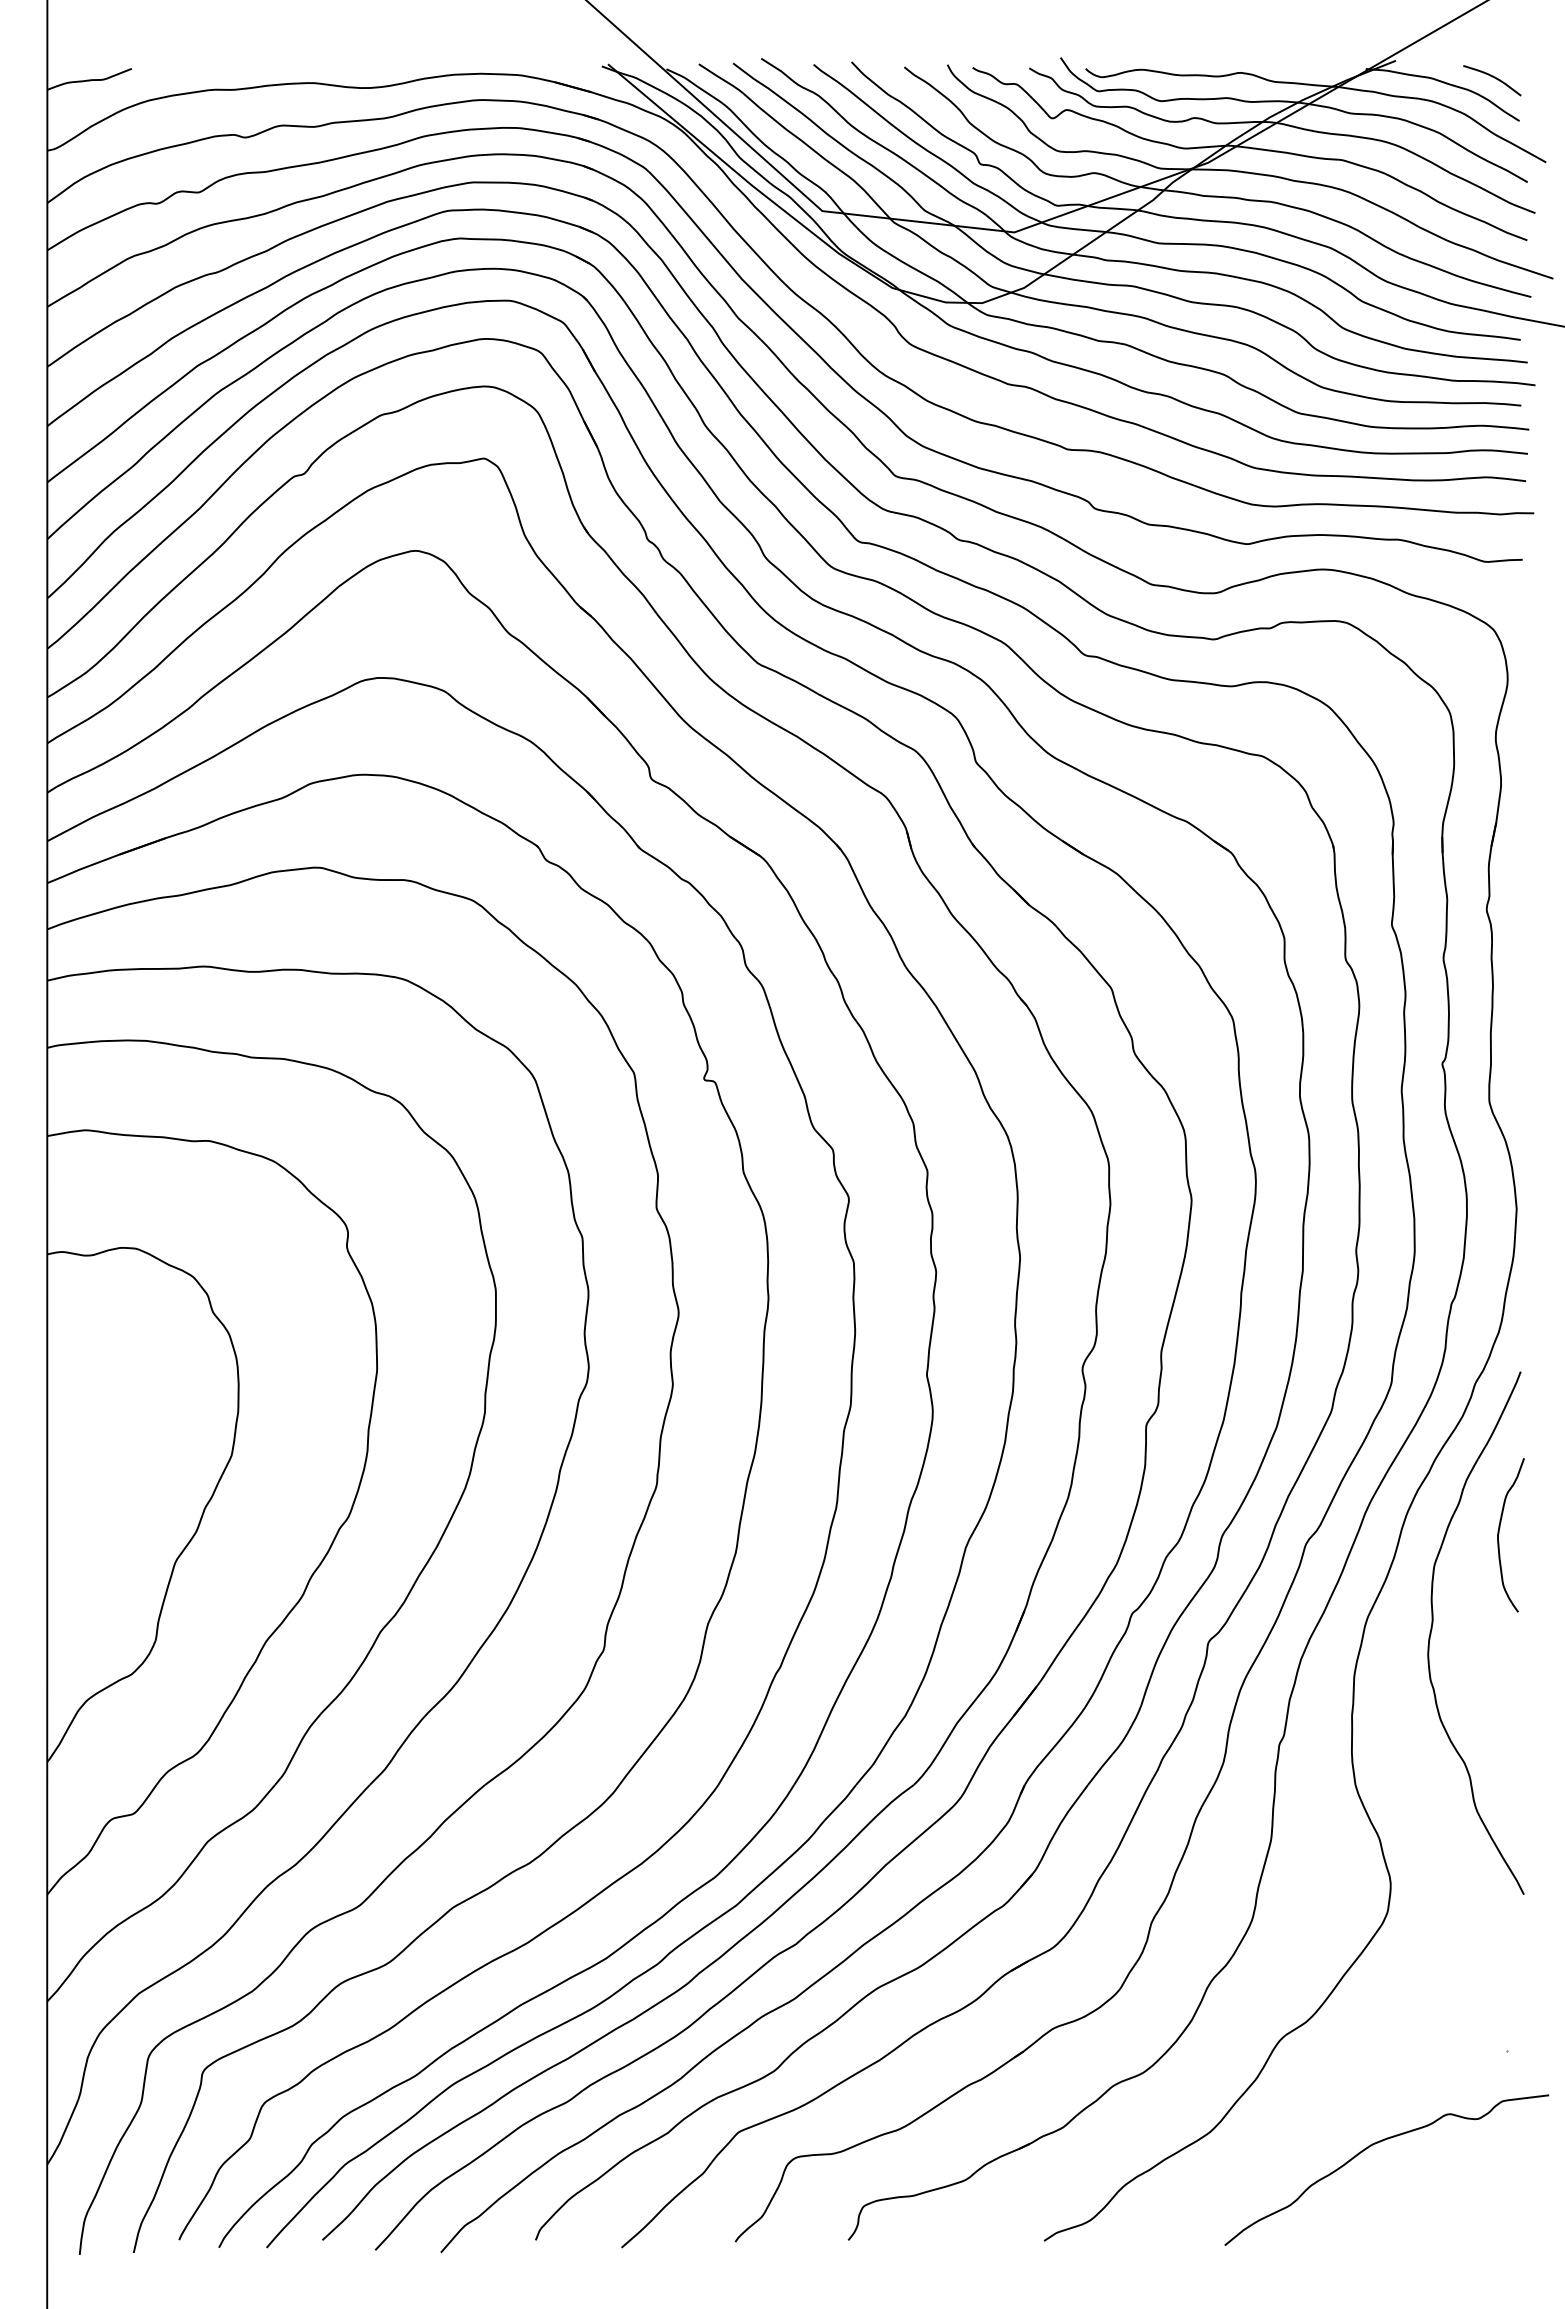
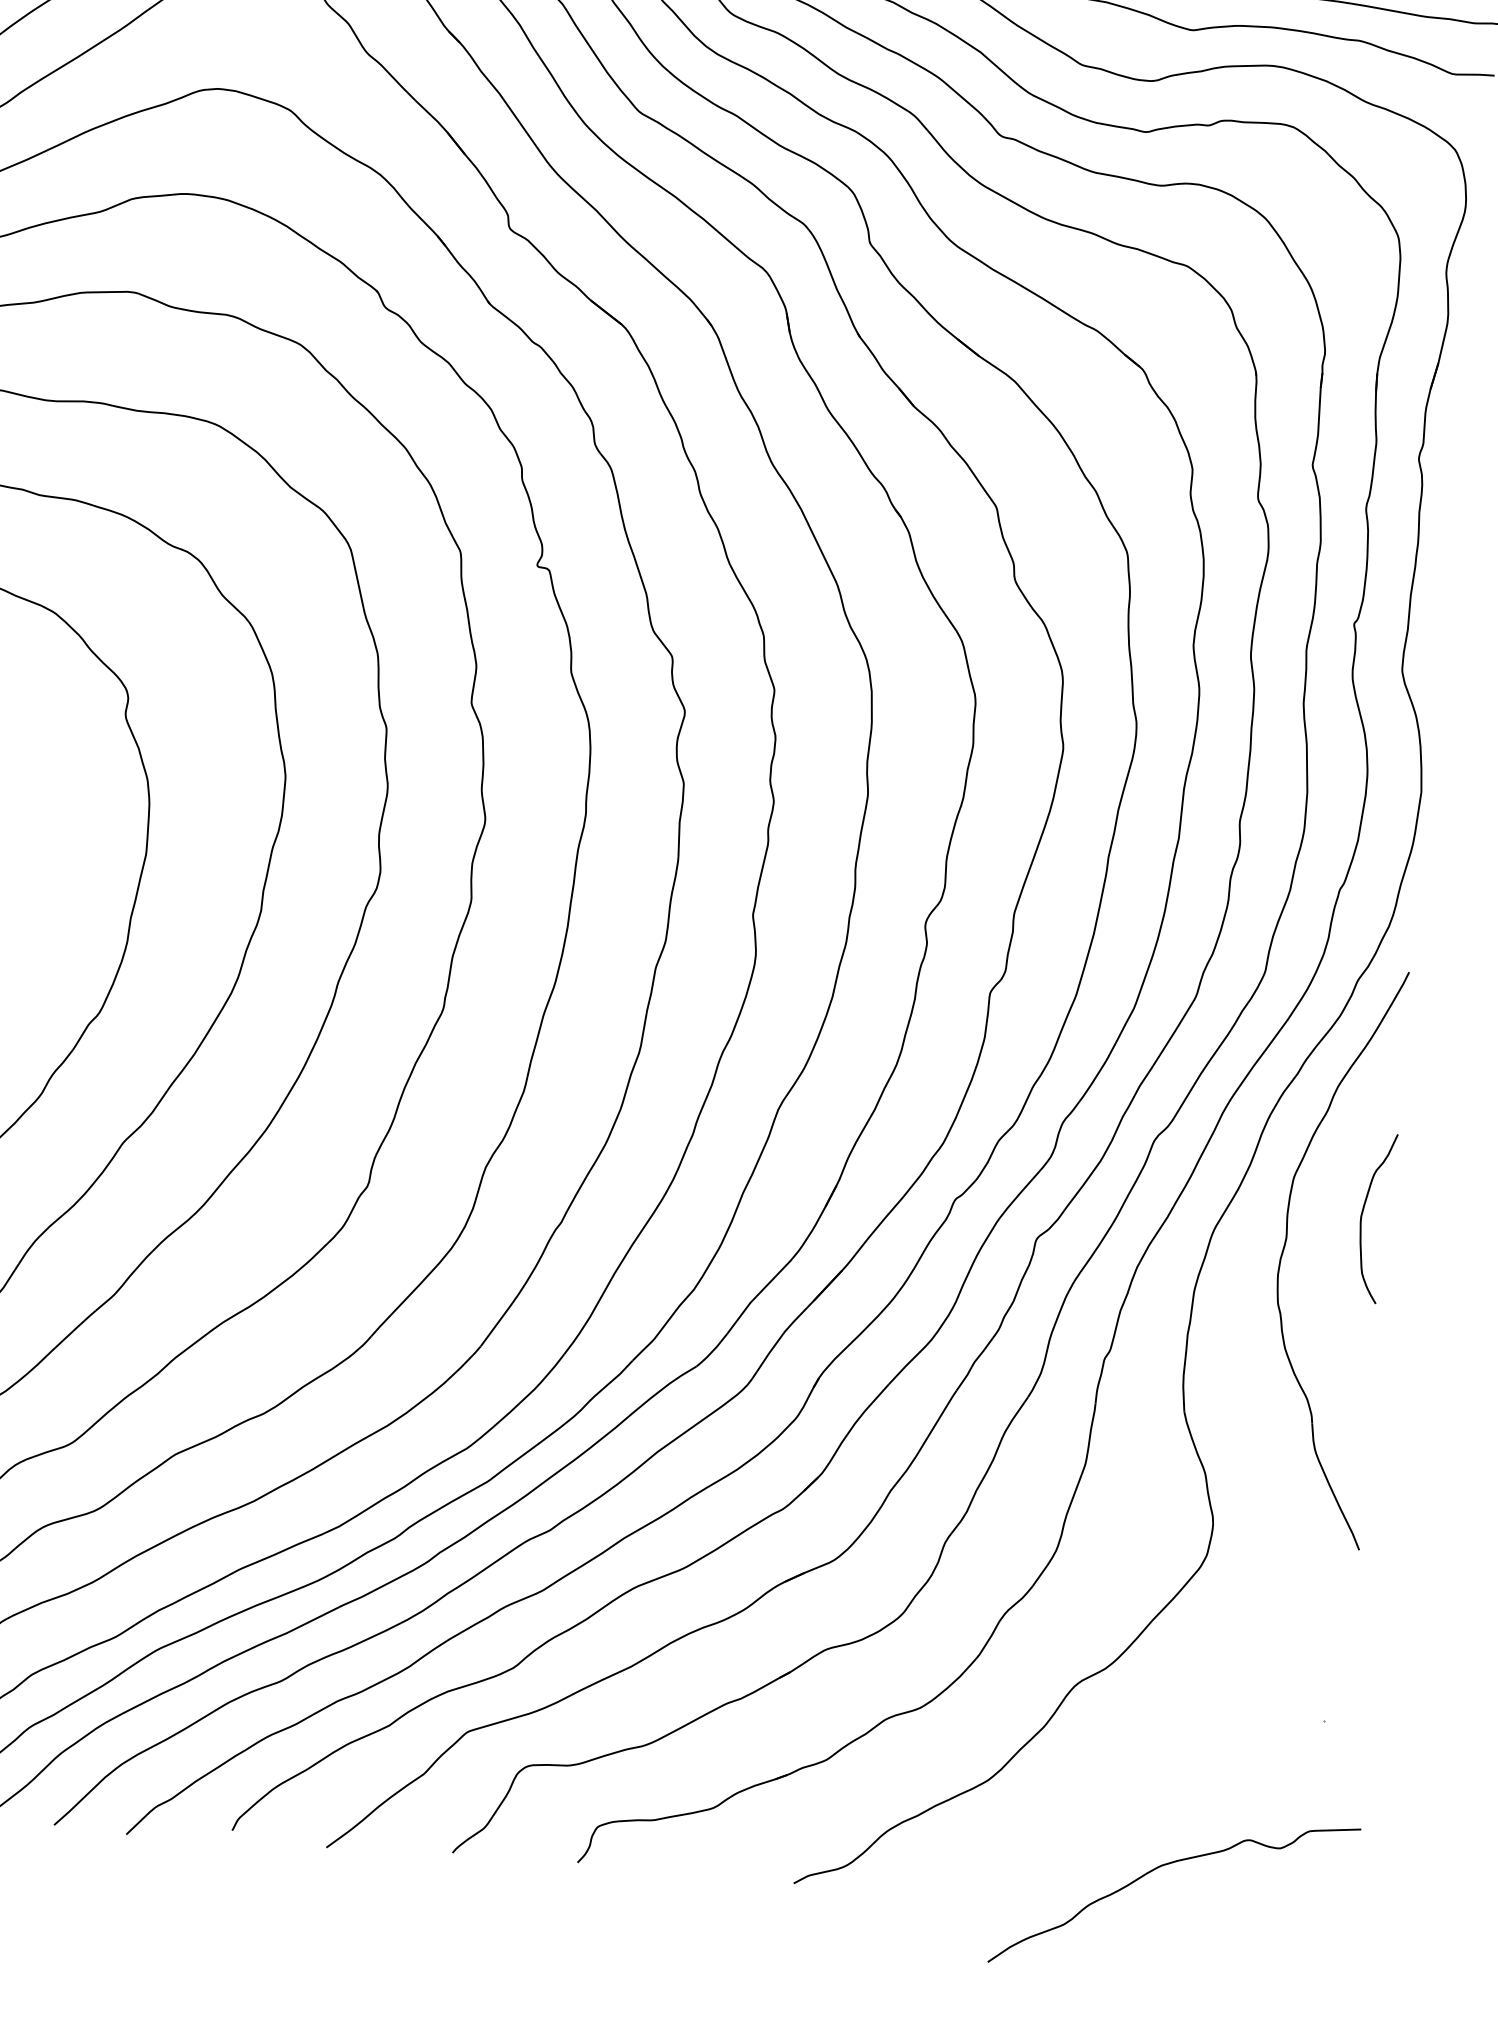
curve: (1499, 1533) -> (1363, 1214), moved
curve: (1378, 2143) -> (1167, 1865), moved

